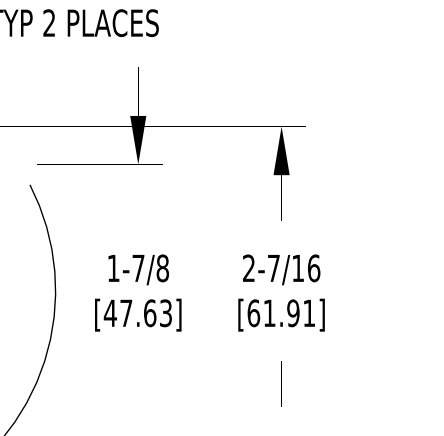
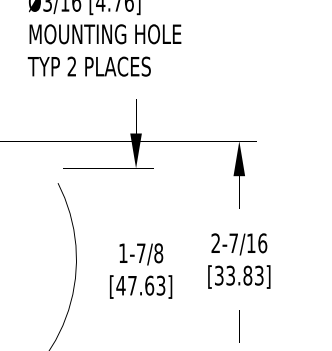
text: (138, 292) -> (141, 270), moved
text: (280, 313) -> (238, 275), [61.91] -> [33.83]

